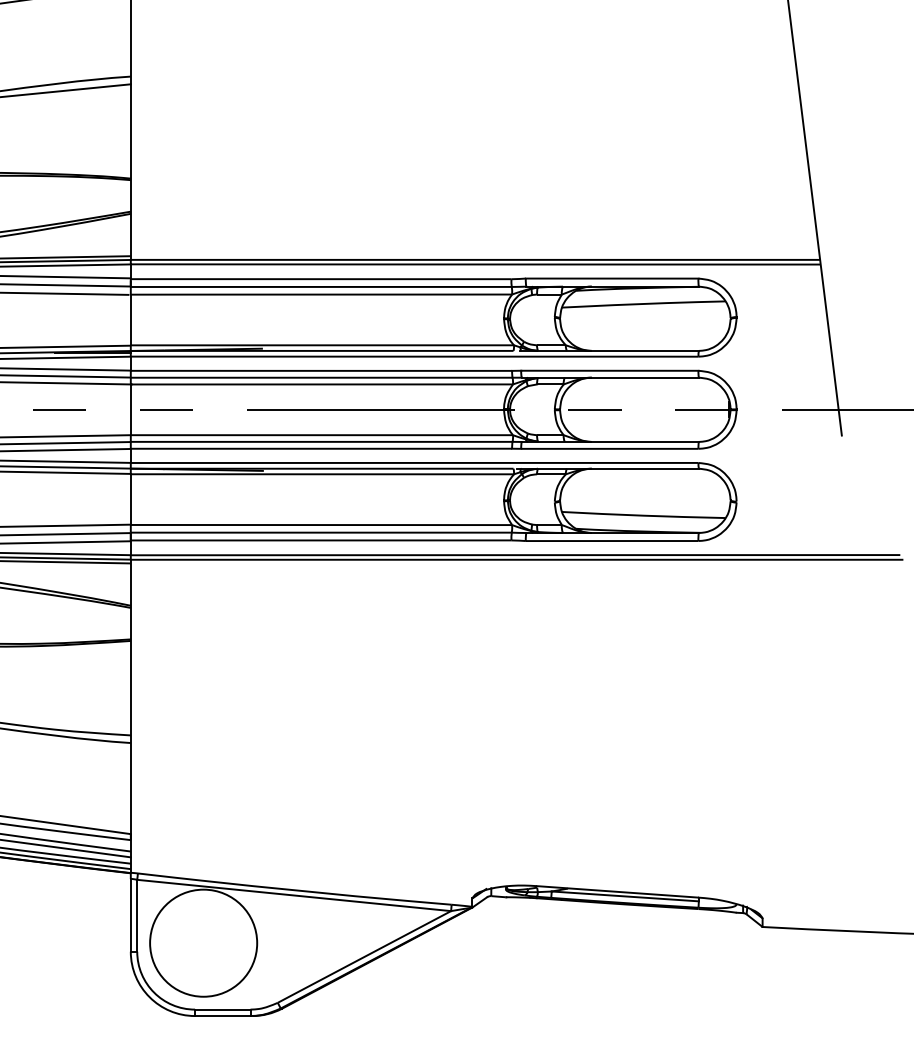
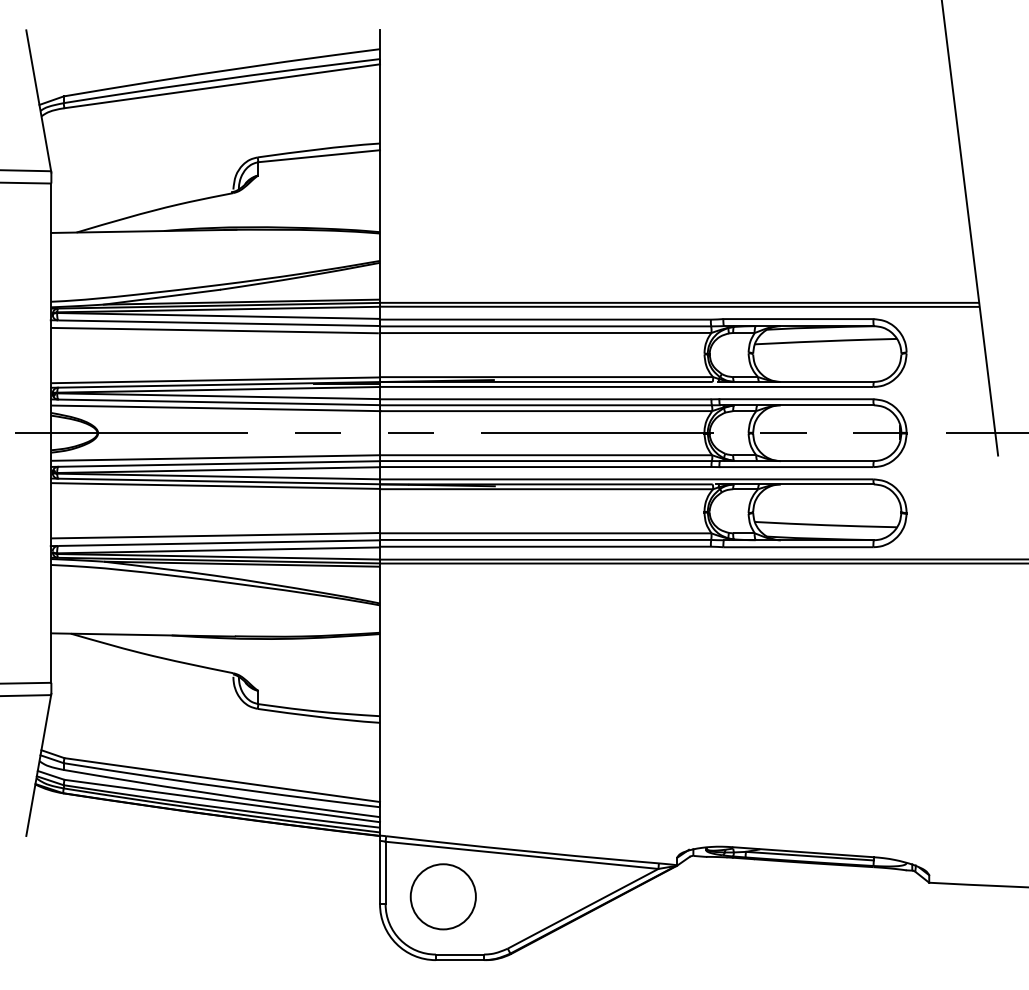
circle: (202, 942) -> (442, 896), size x0.7

